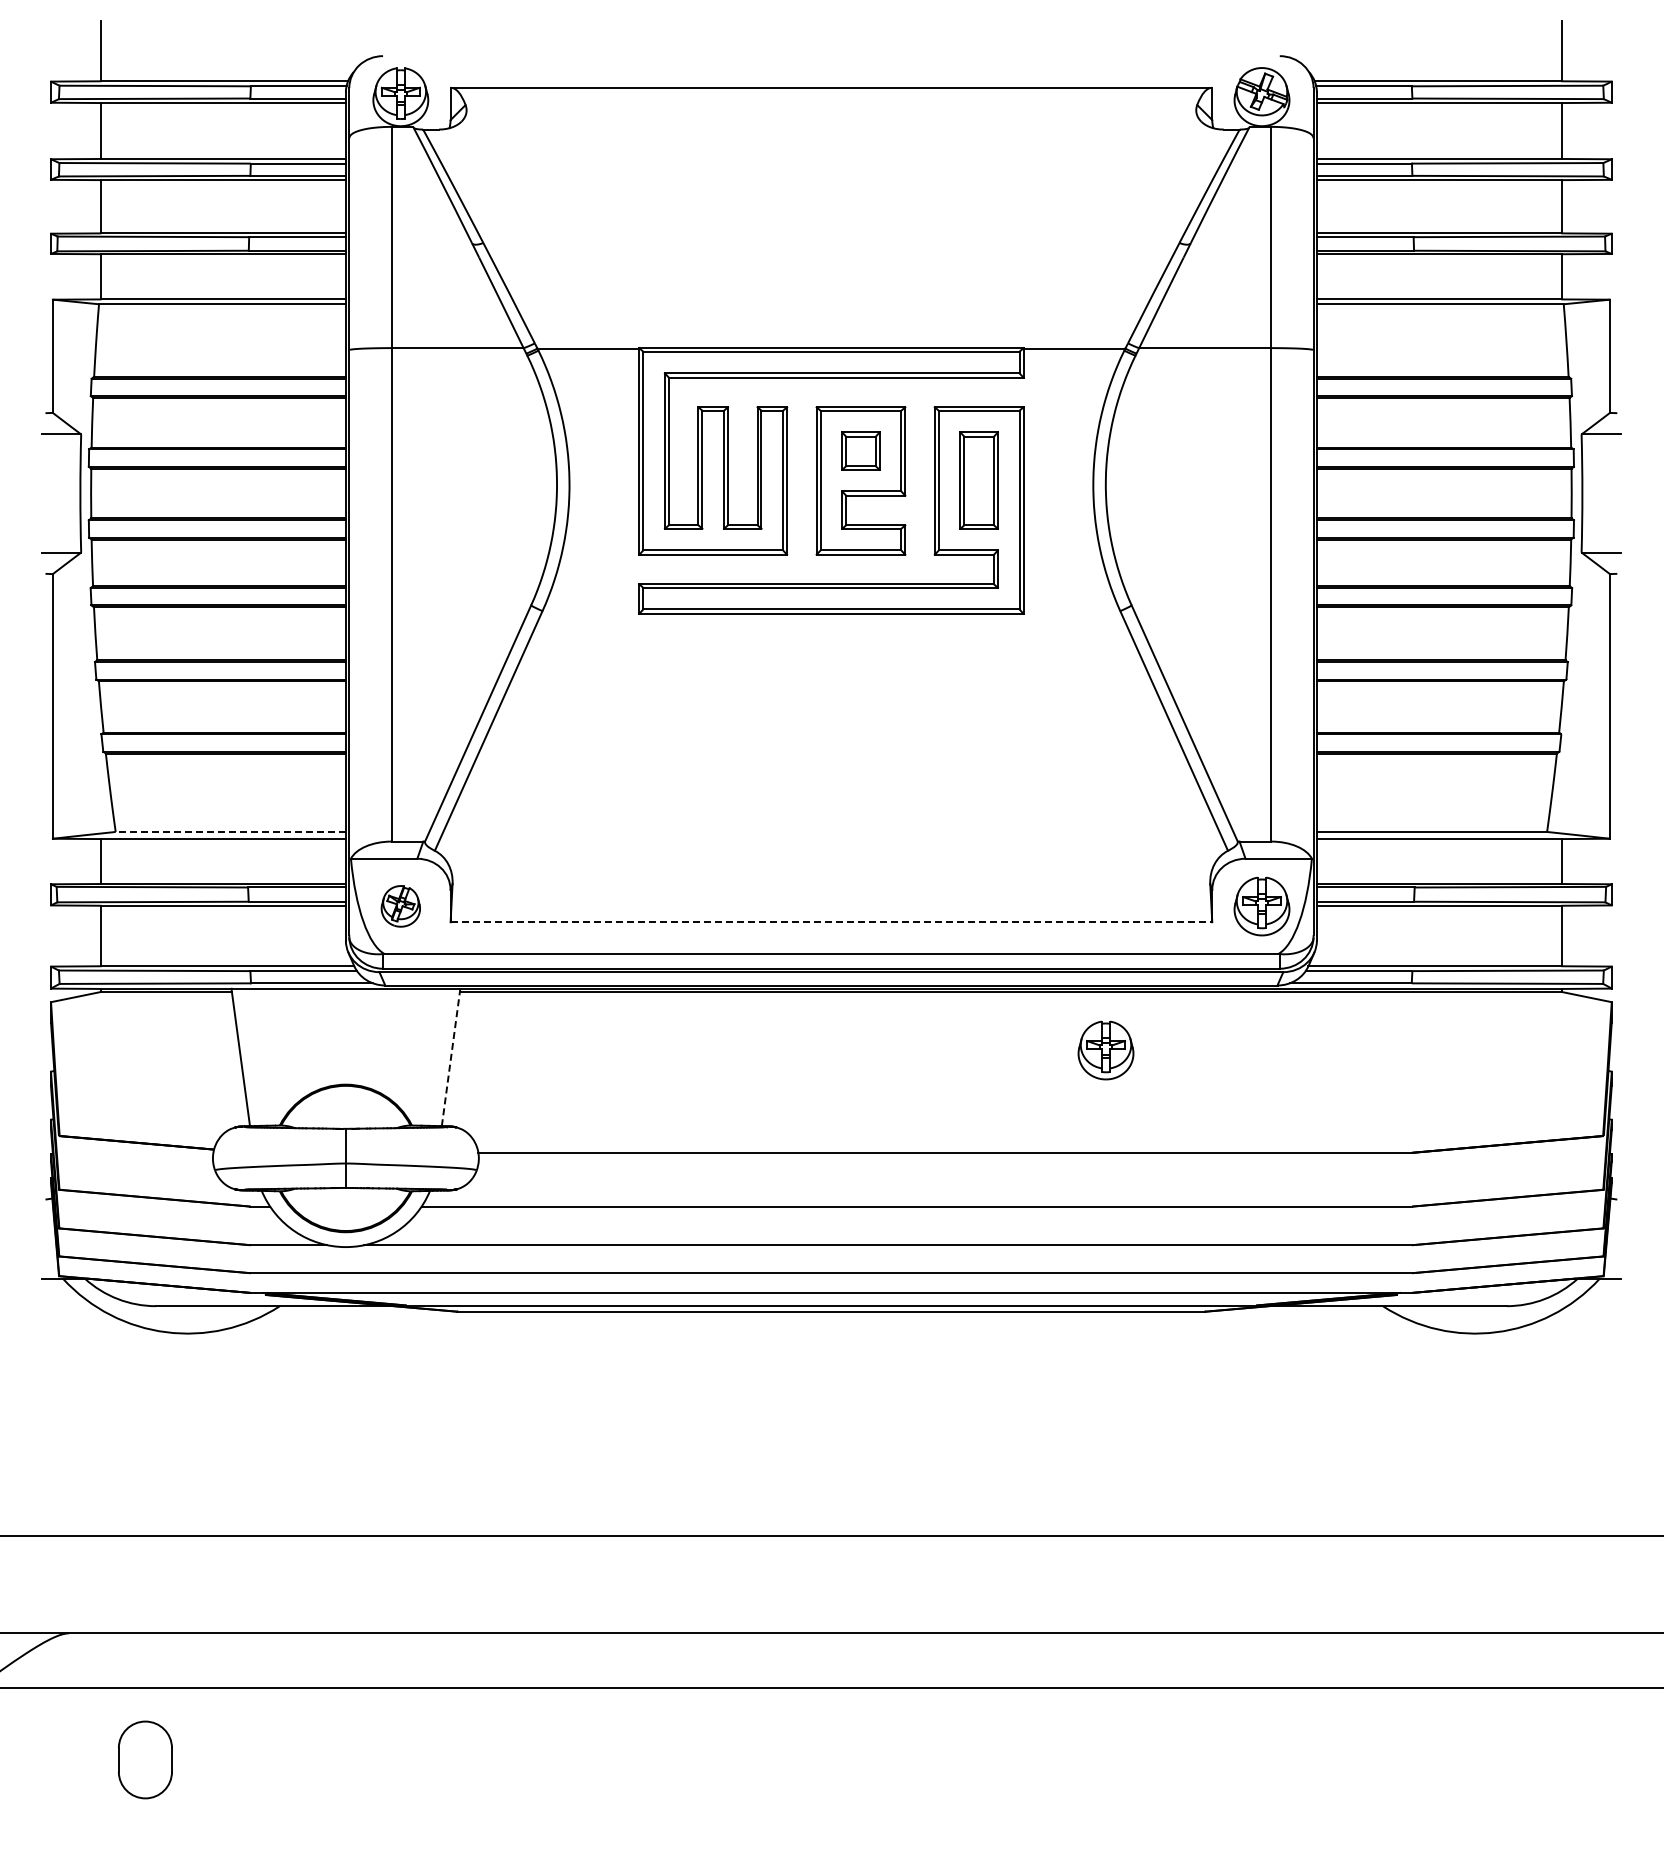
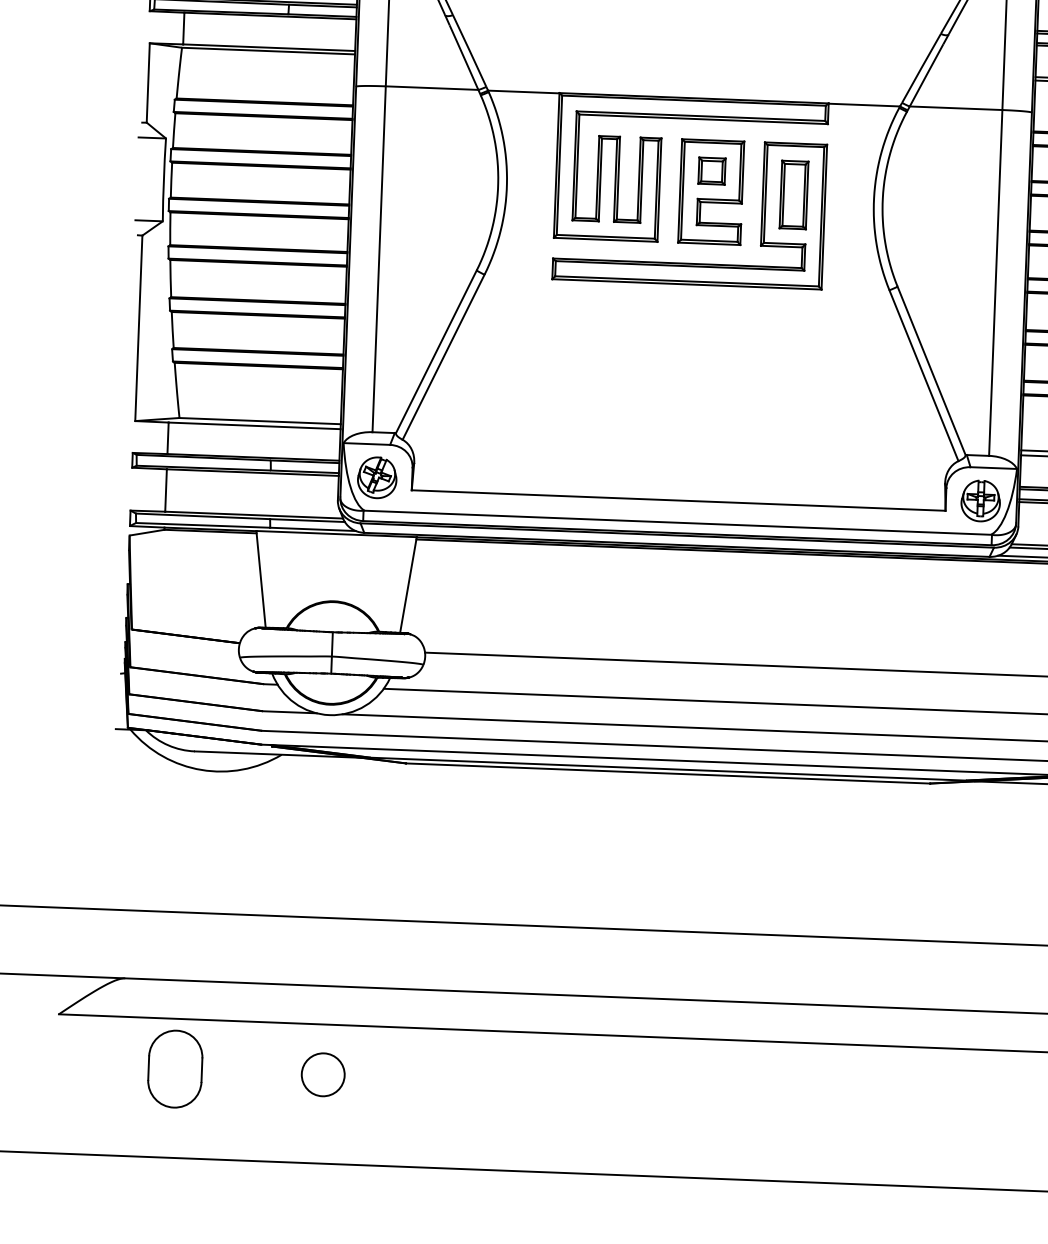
line: (230, 831) -> (259, 420), dashed -> solid
part: (400, 906) -> (377, 477), size x1.43
line: (831, 922) -> (678, 500), dashed -> solid
part: (1105, 1050) -> (867, 597), removed
line: (451, 1056) -> (408, 584), dashed -> solid
part: (145, 1759) -> (175, 1068), size x1.43
circle: (356, 1759) -> (323, 1074), added

